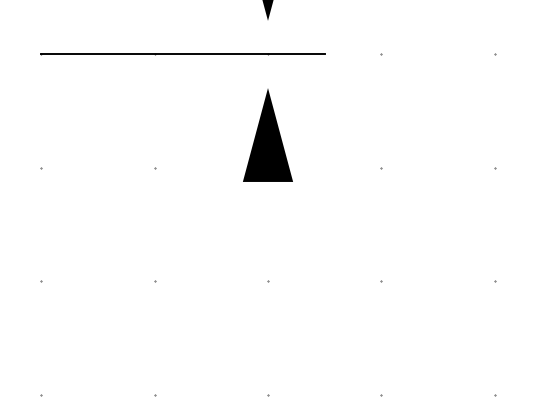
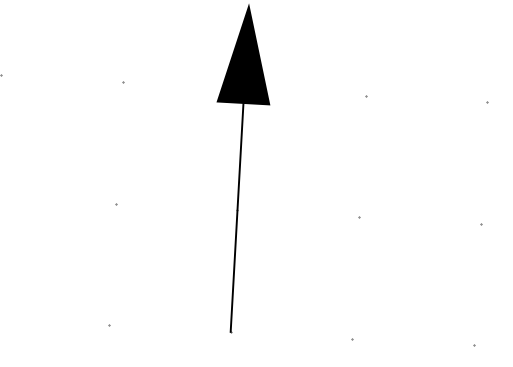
line: (268, 280) -> (238, 209), added

